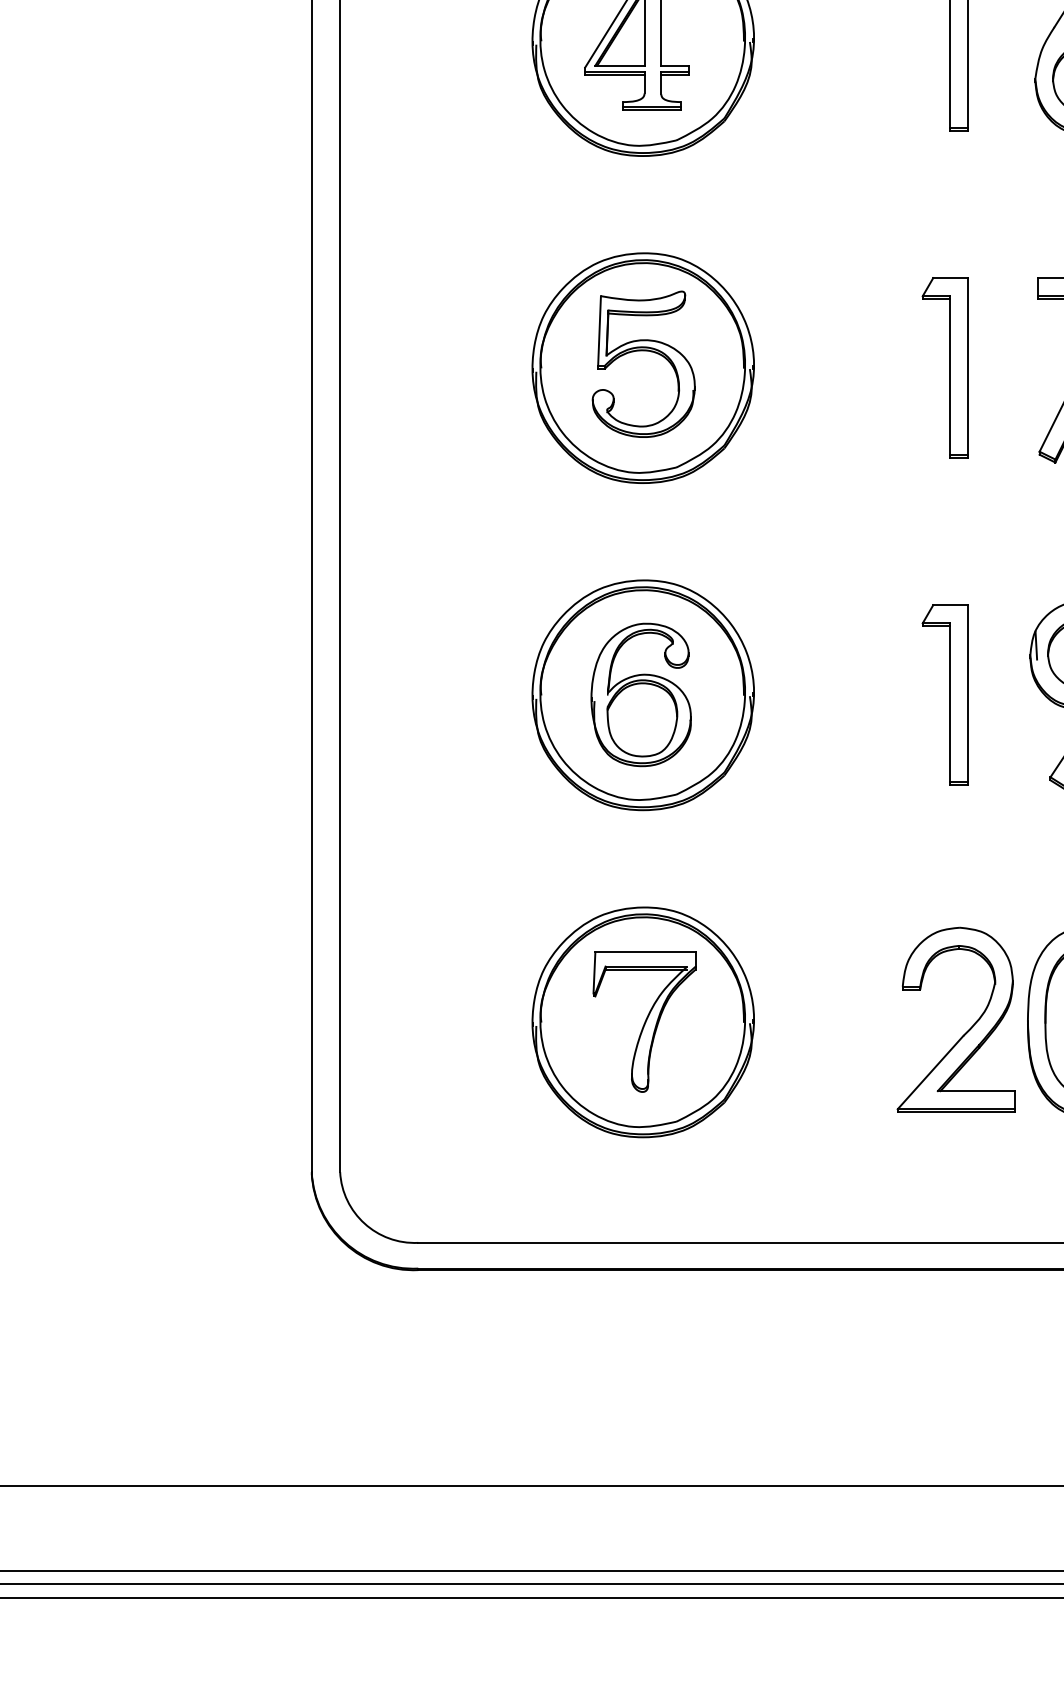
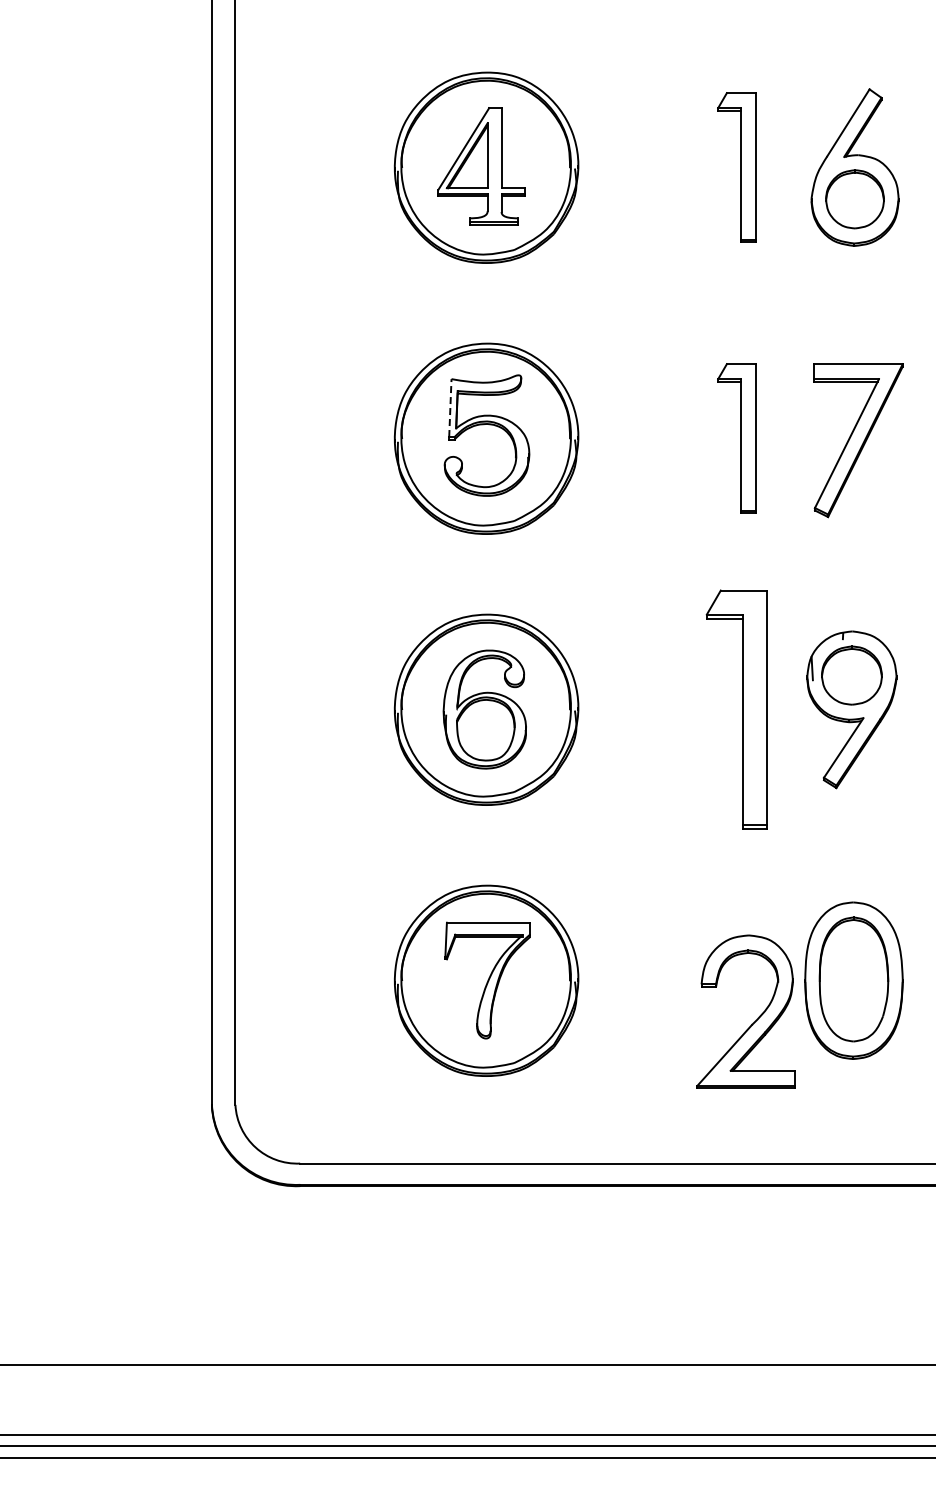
line: (599, 331) -> (450, 408), solid -> dashed
part: (944, 694) -> (736, 709), size x1.6
part: (967, 1030) -> (755, 1020), moved

